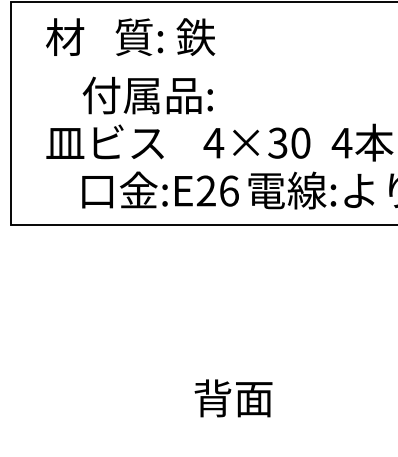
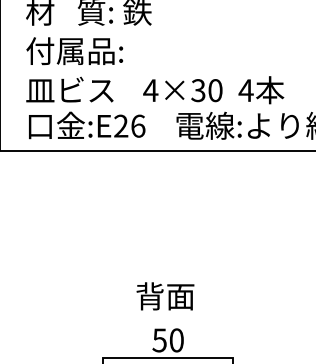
text: (147, 95) -> (74, 51), moved
text: (161, 190) -> (87, 125), moved
text: (233, 398) -> (165, 296), moved

